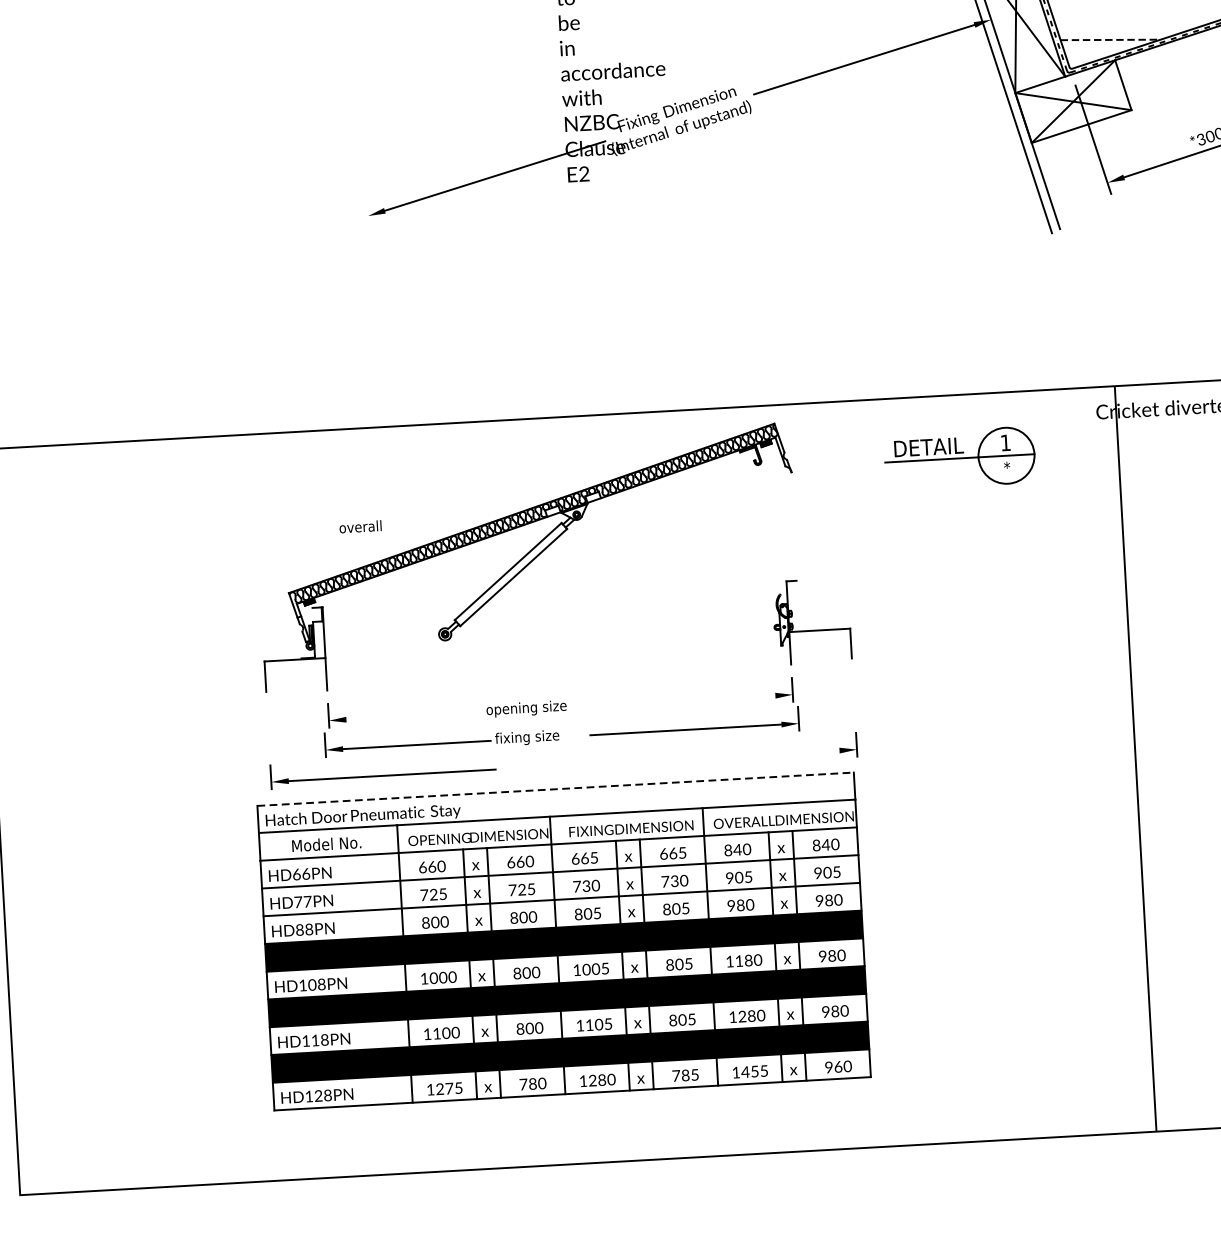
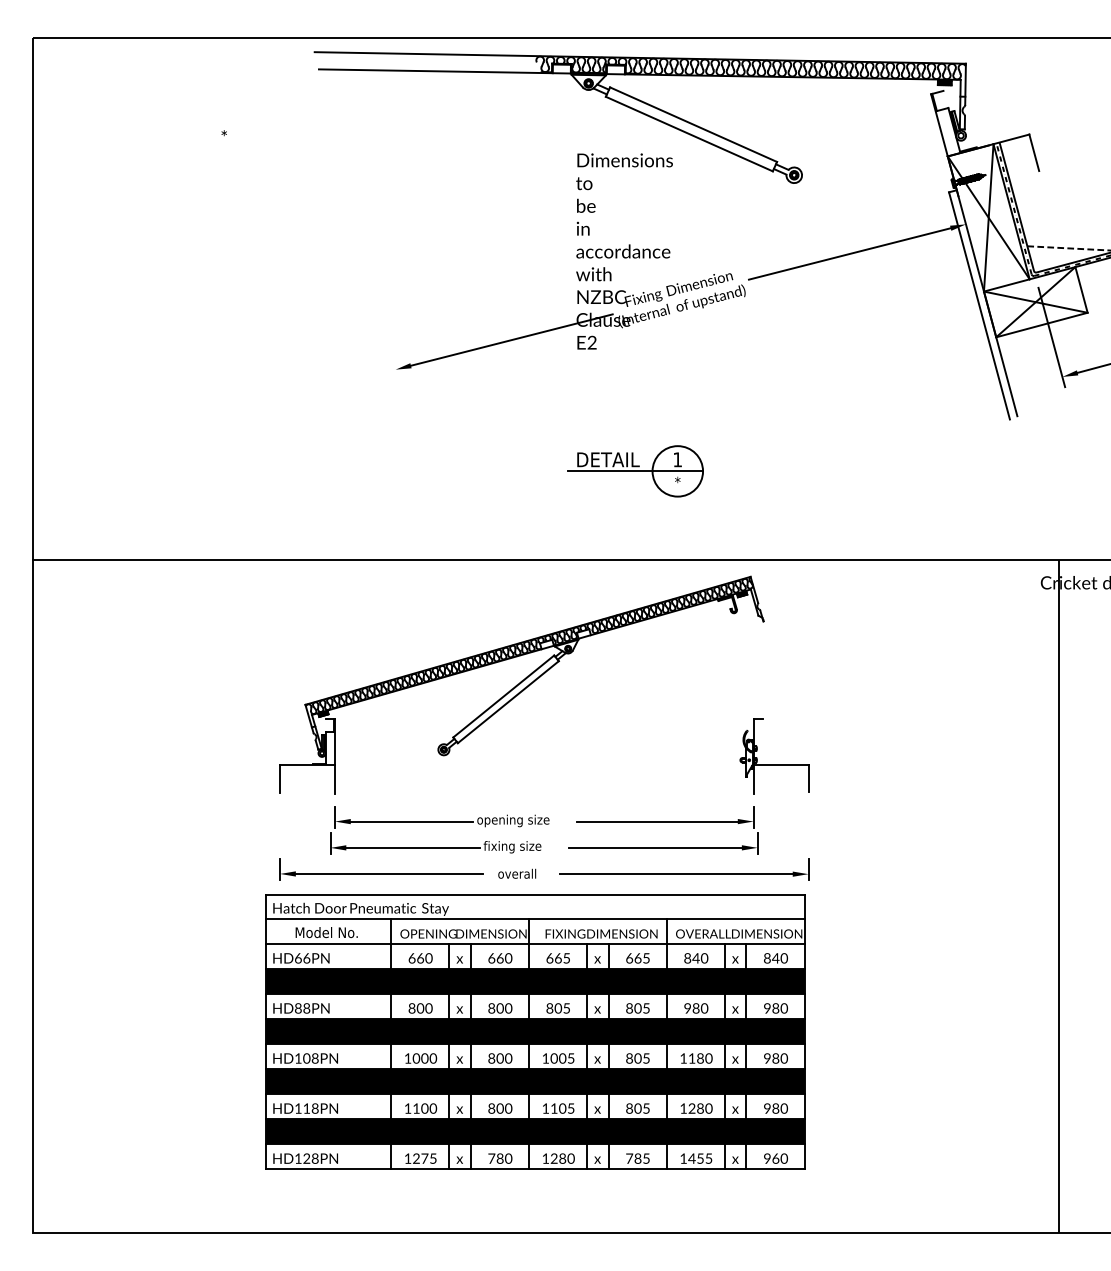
part: (959, 458) -> (635, 471), moved
text: (360, 526) -> (517, 873), moved
line: (686, 700) -> (657, 821), added
line: (413, 715) -> (411, 821), added
line: (710, 758) -> (676, 874), added
line: (555, 789) -> (535, 894), dashed -> solid
fill: (561, 885) -> (535, 981), added

